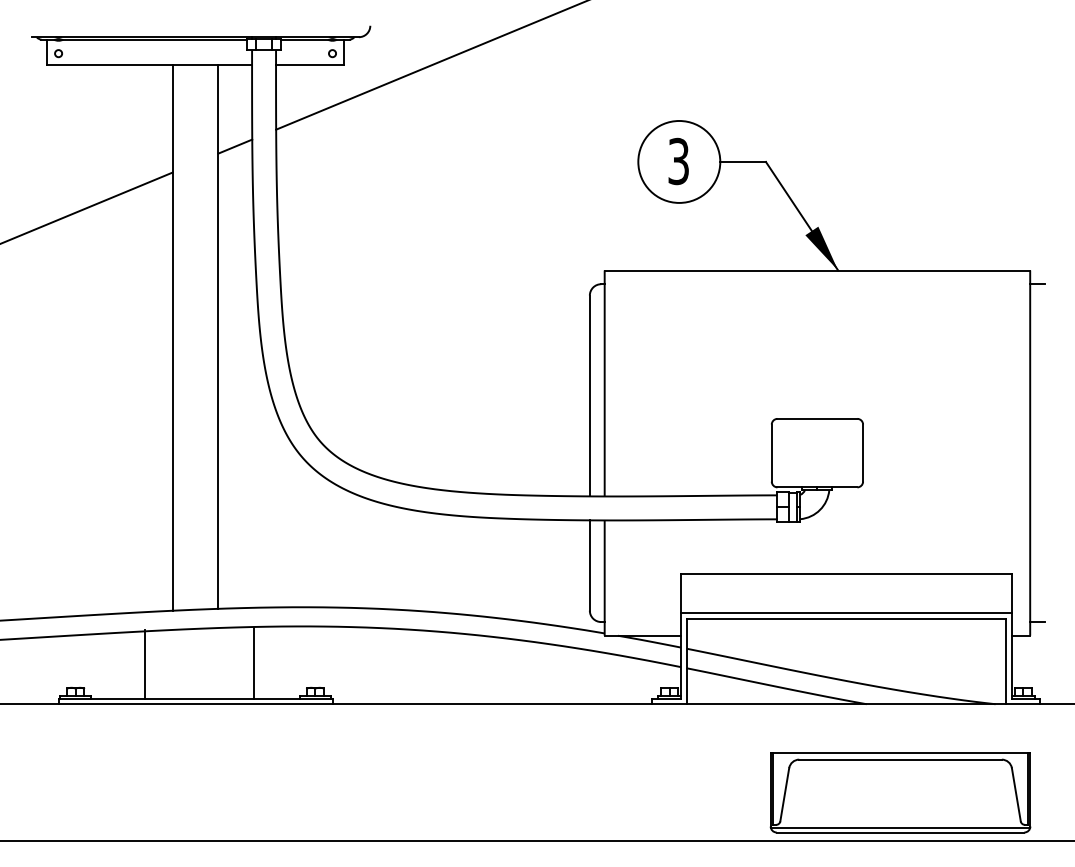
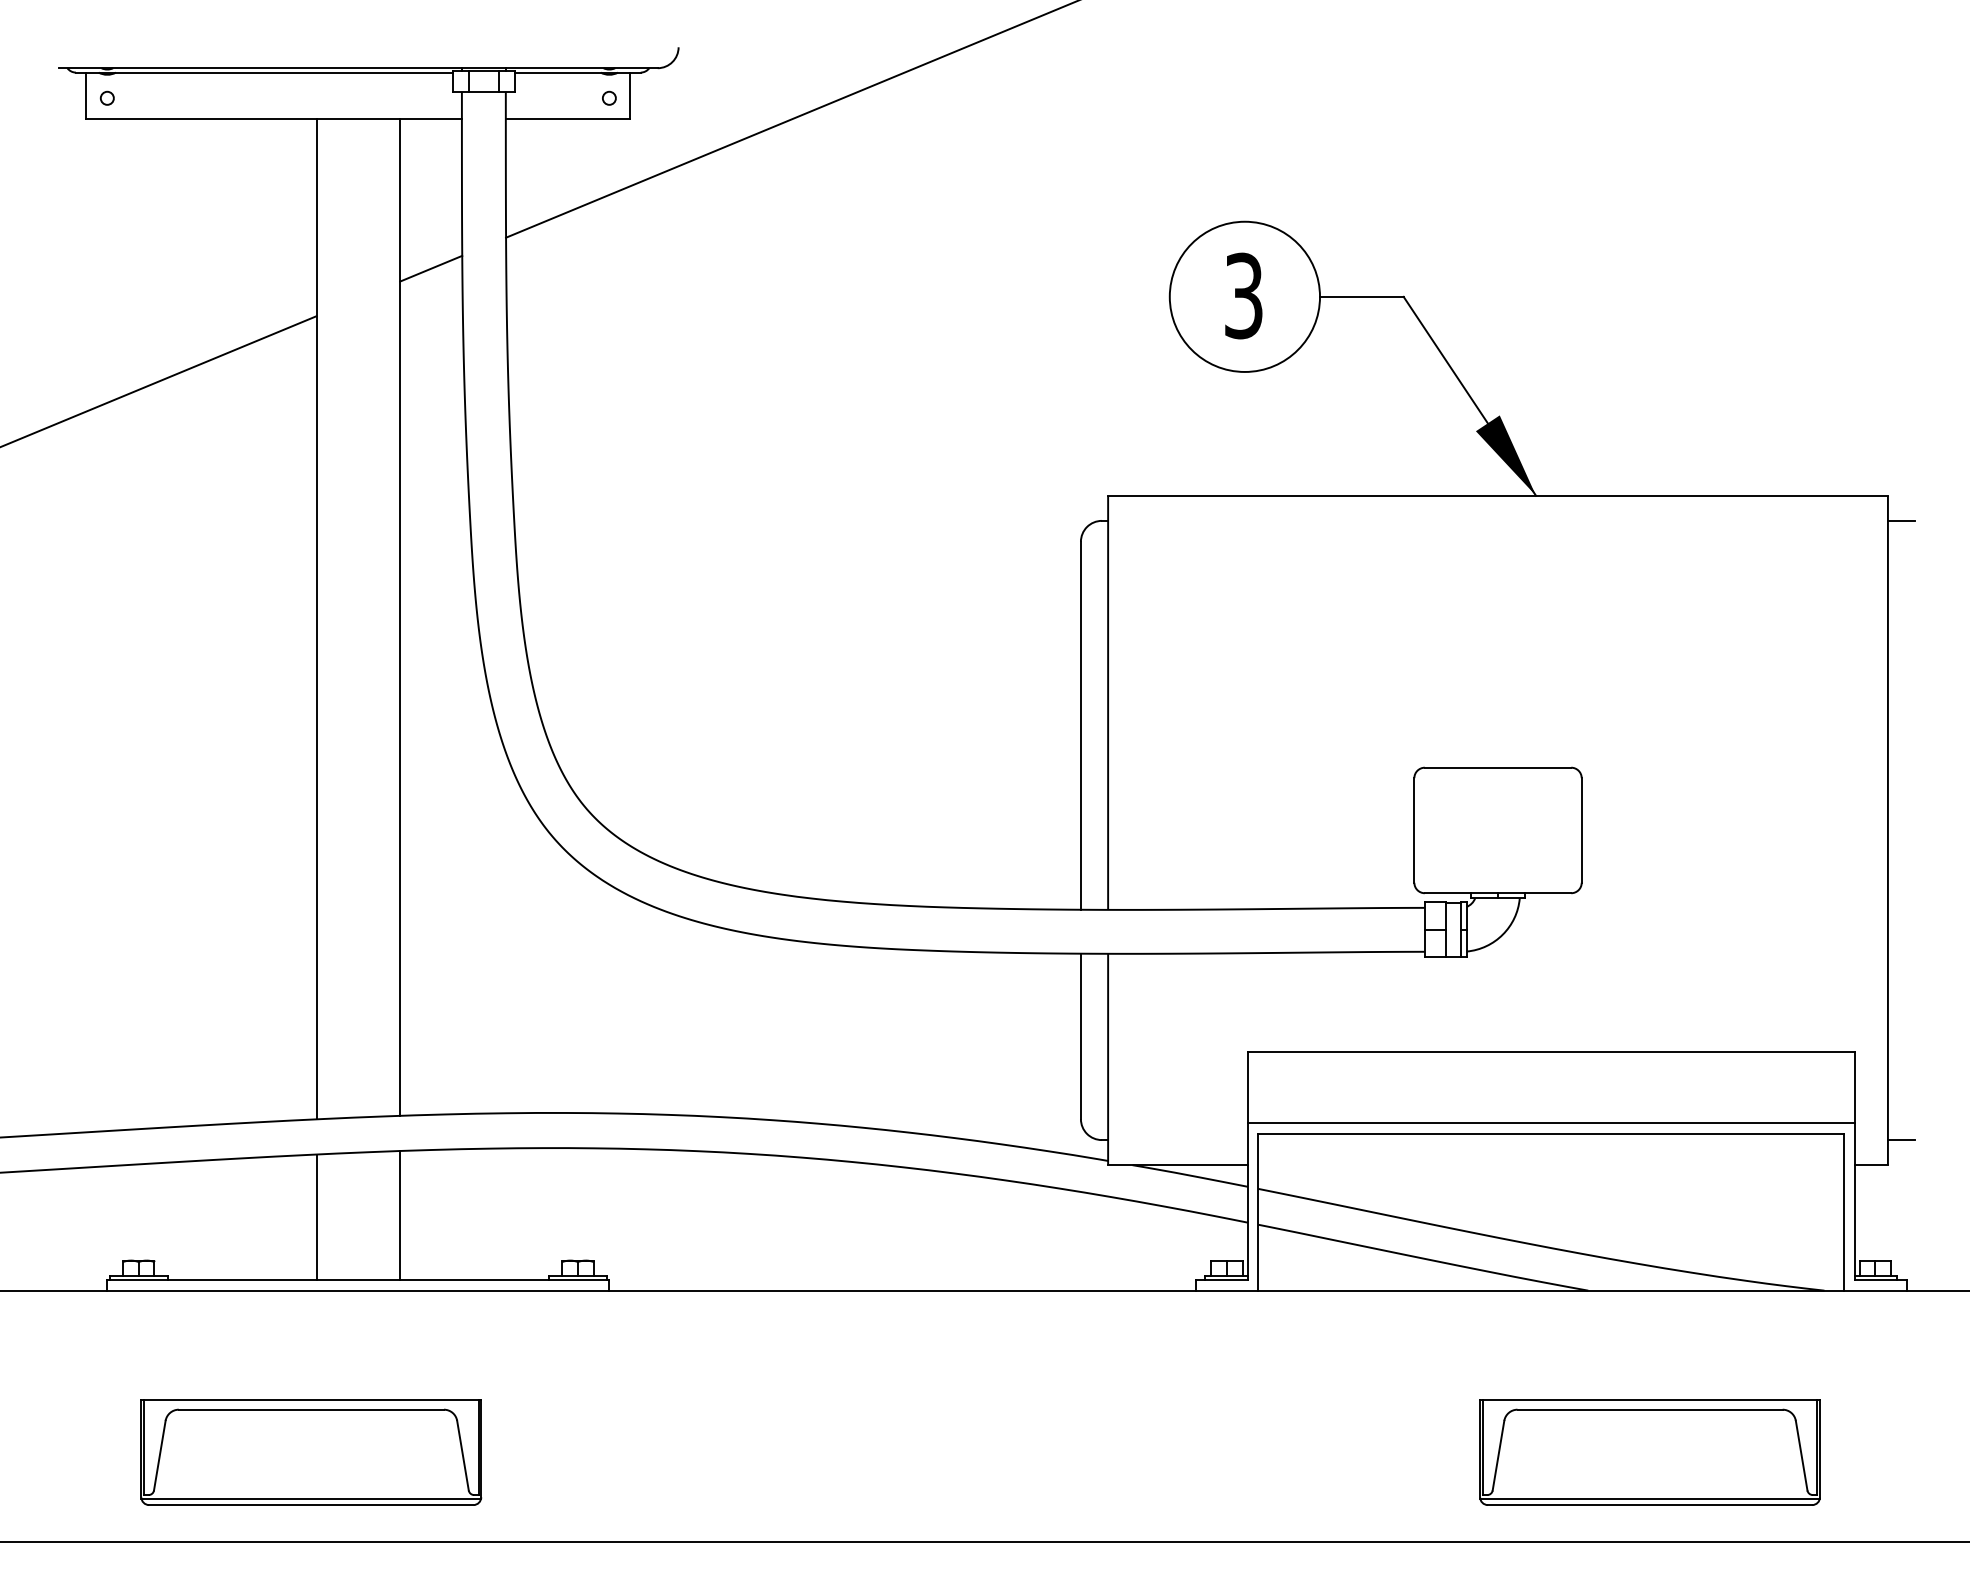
line: (144, 663) -> (316, 1216), moved
line: (254, 663) -> (400, 1216), moved
part: (169, 792) -> (310, 1452), added
part: (899, 792) -> (1648, 1452), size x0.71

